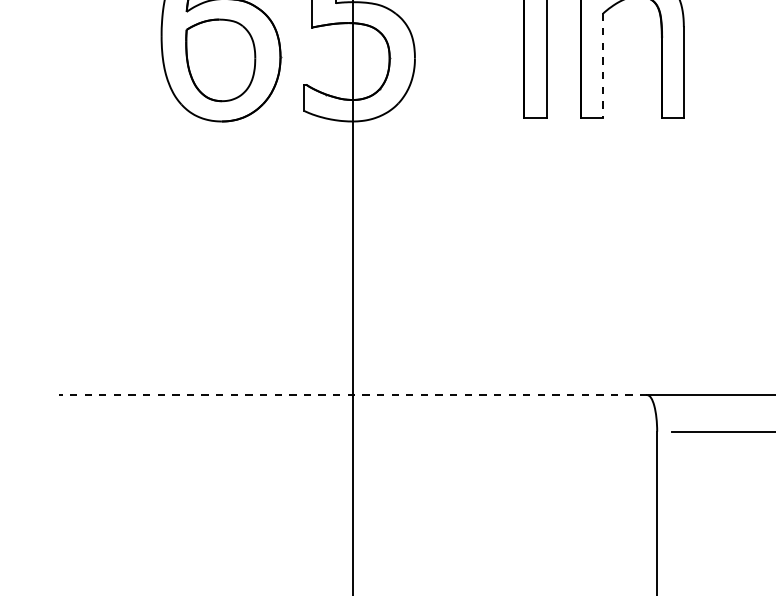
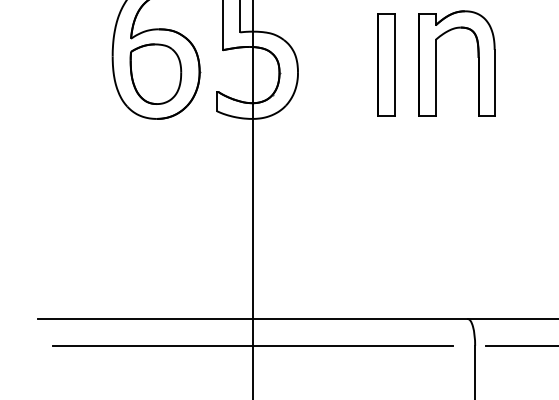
line: (603, 66) -> (435, 78), dashed -> solid
line: (353, 395) -> (253, 319), dashed -> solid
line: (353, 431) -> (253, 345), added

